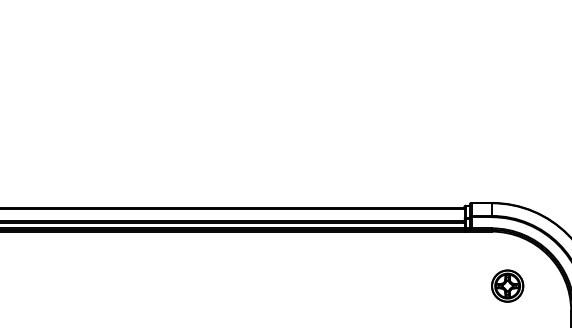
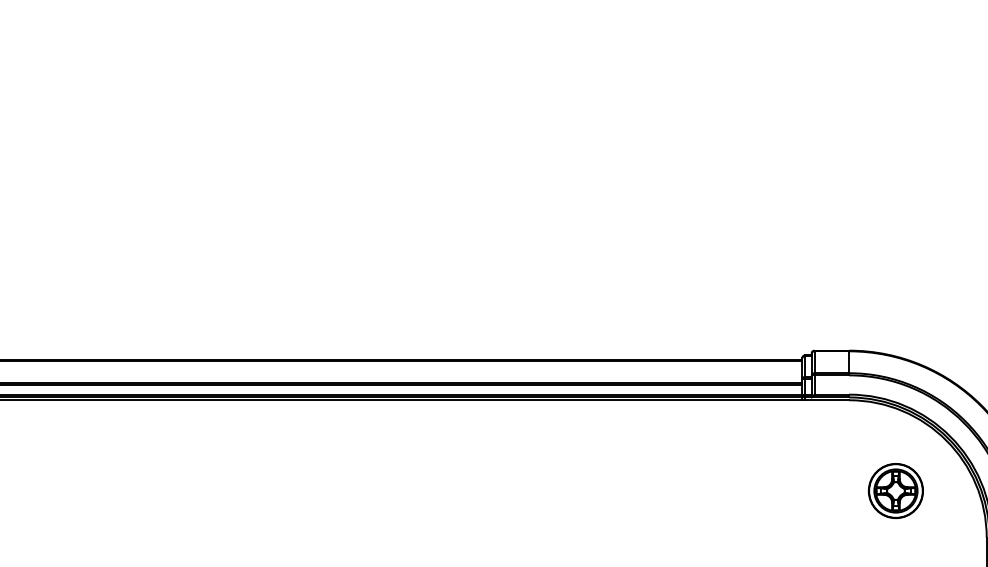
part: (507, 285) -> (895, 489), moved

